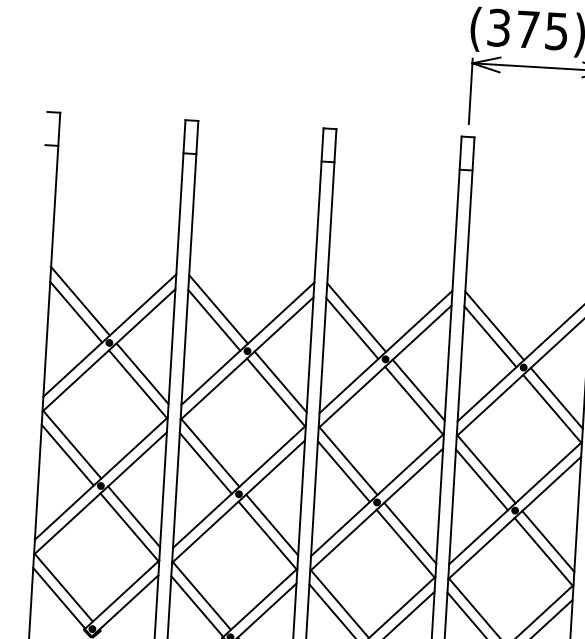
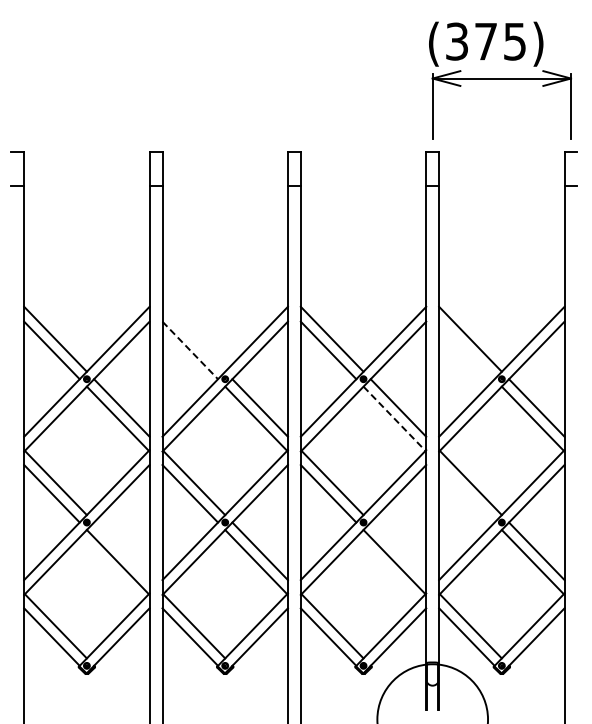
line: (218, 308) -> (193, 338), removed
line: (214, 320) -> (190, 350), solid -> dashed
line: (490, 336) -> (466, 350), removed
line: (414, 400) -> (394, 418), solid -> dashed
line: (481, 479) -> (466, 493), removed
line: (133, 517) -> (121, 551), removed
line: (410, 533) -> (398, 551), removed

